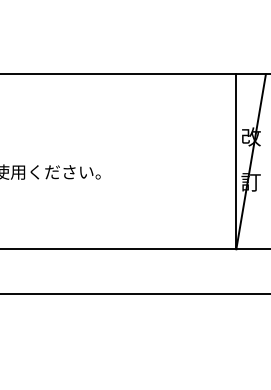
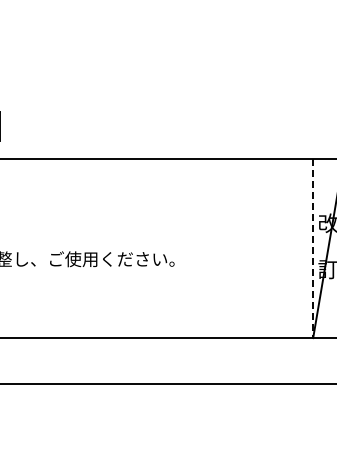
line: (236, 162) -> (313, 249), solid -> dashed

